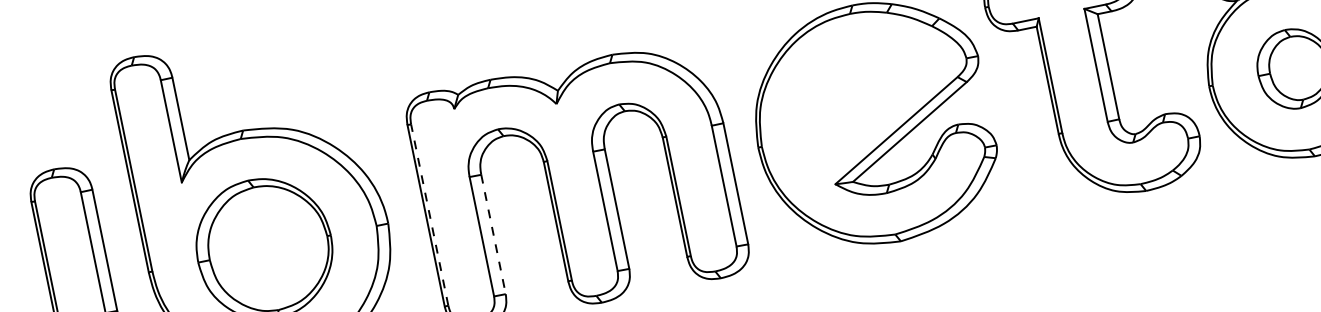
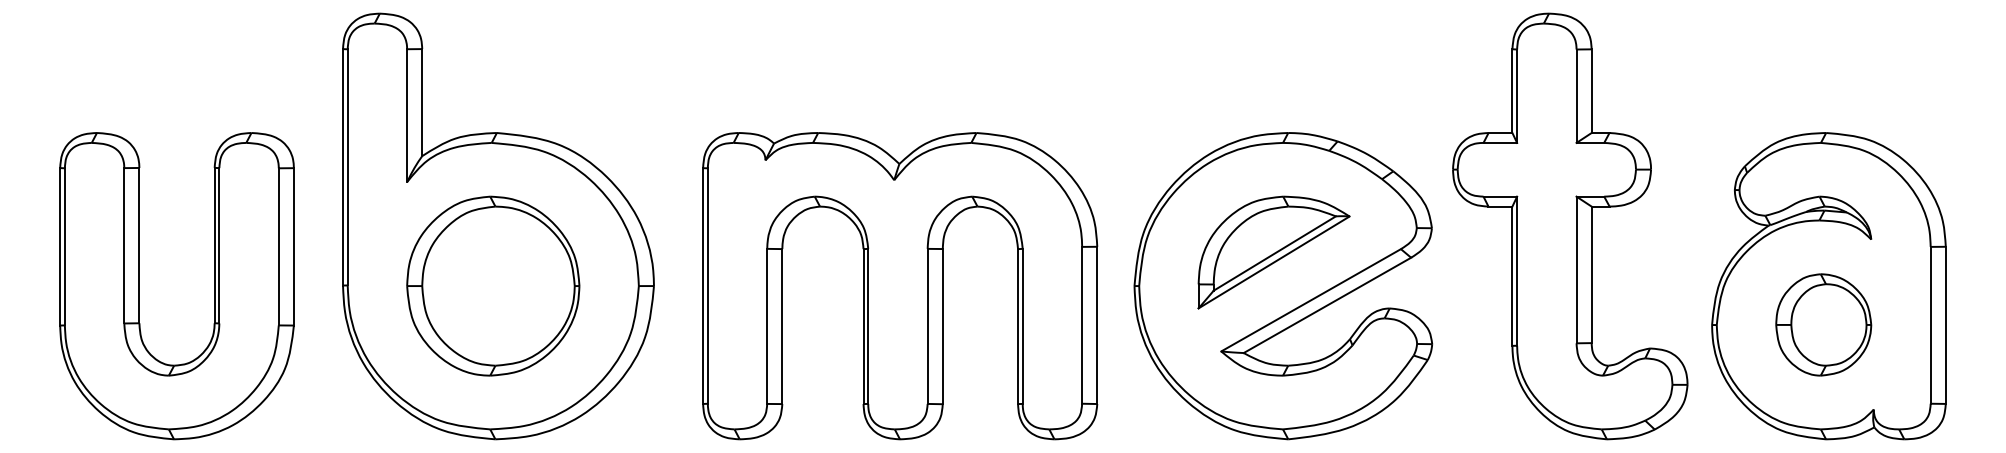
part: (859, 99) -> (1273, 252), added
line: (429, 215) -> (707, 286), dashed -> solid
line: (493, 235) -> (782, 327), dashed -> solid

